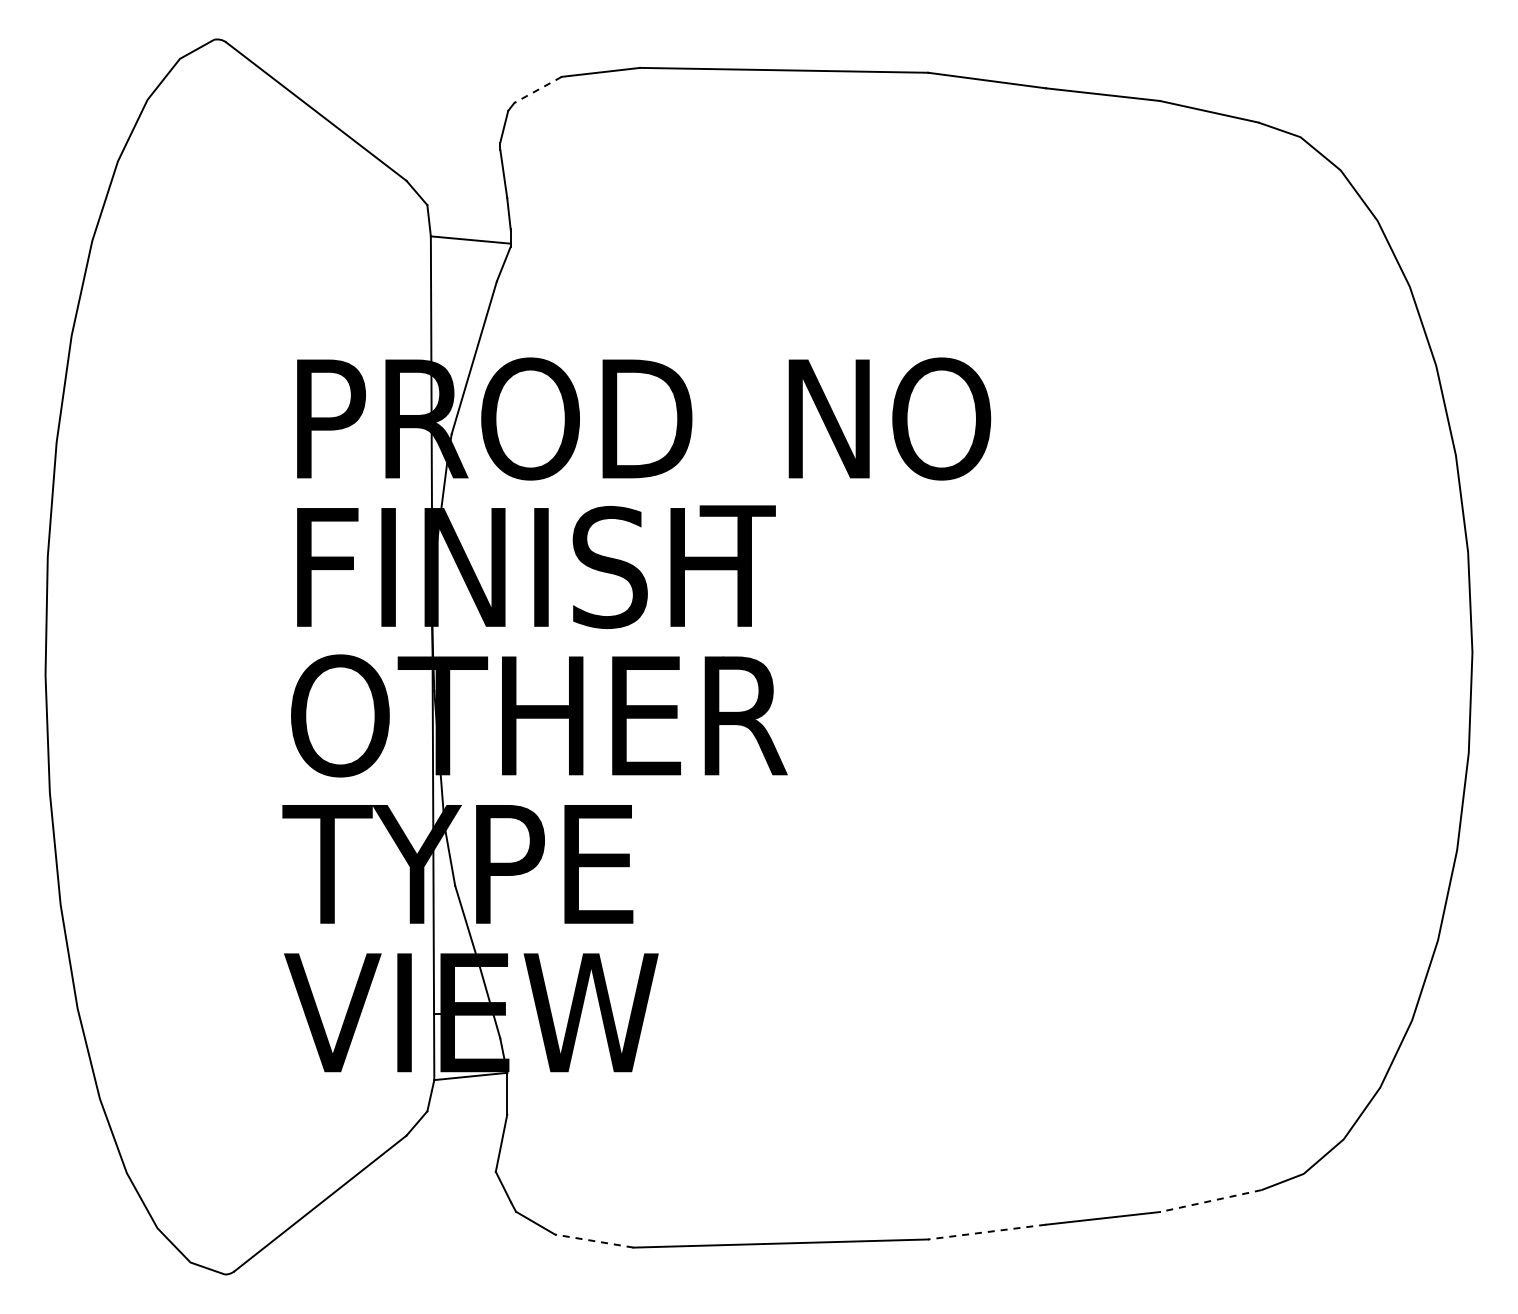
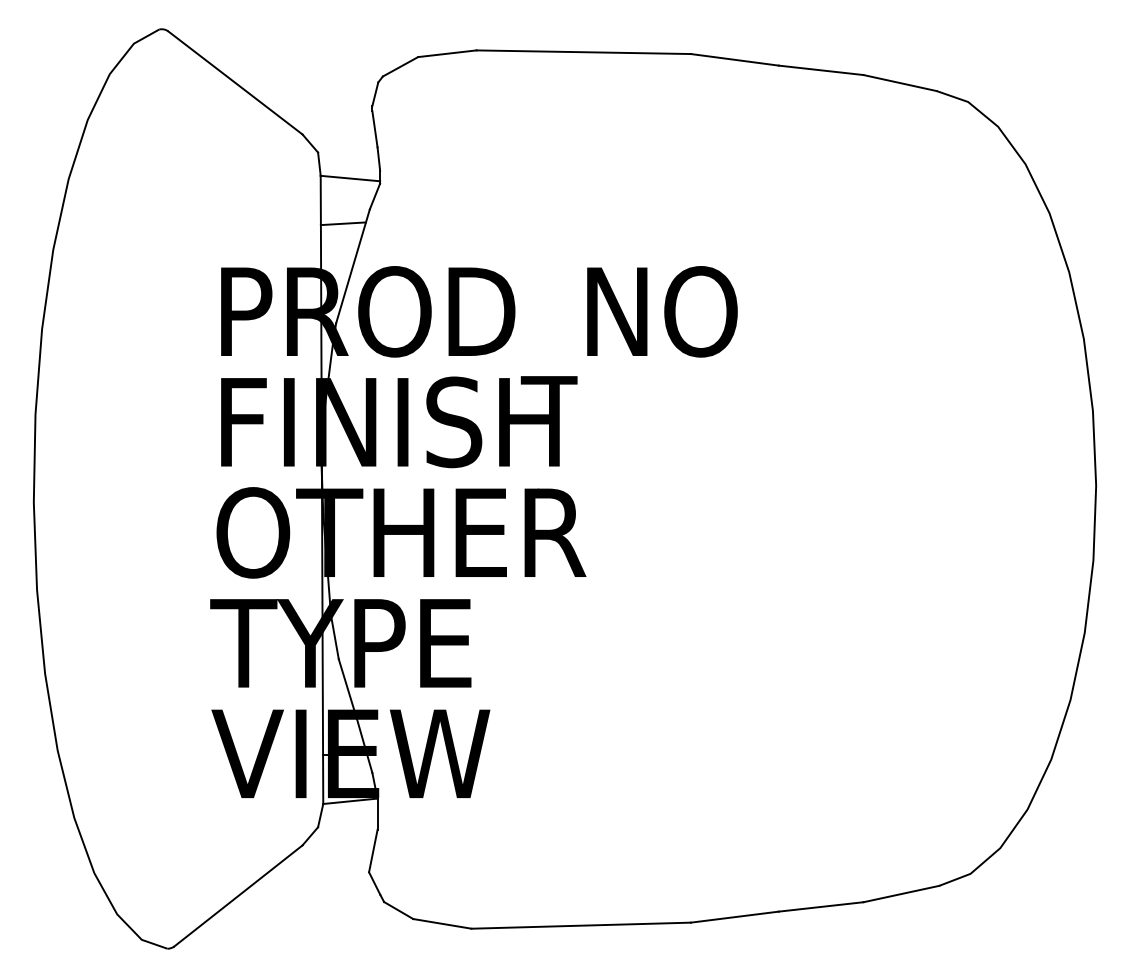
line: (537, 90) -> (400, 67), dashed -> solid
line: (461, 300) -> (343, 223), added
line: (1210, 1201) -> (901, 894), dashed -> solid
line: (986, 1232) -> (734, 917), dashed -> solid
line: (594, 1241) -> (442, 924), dashed -> solid

